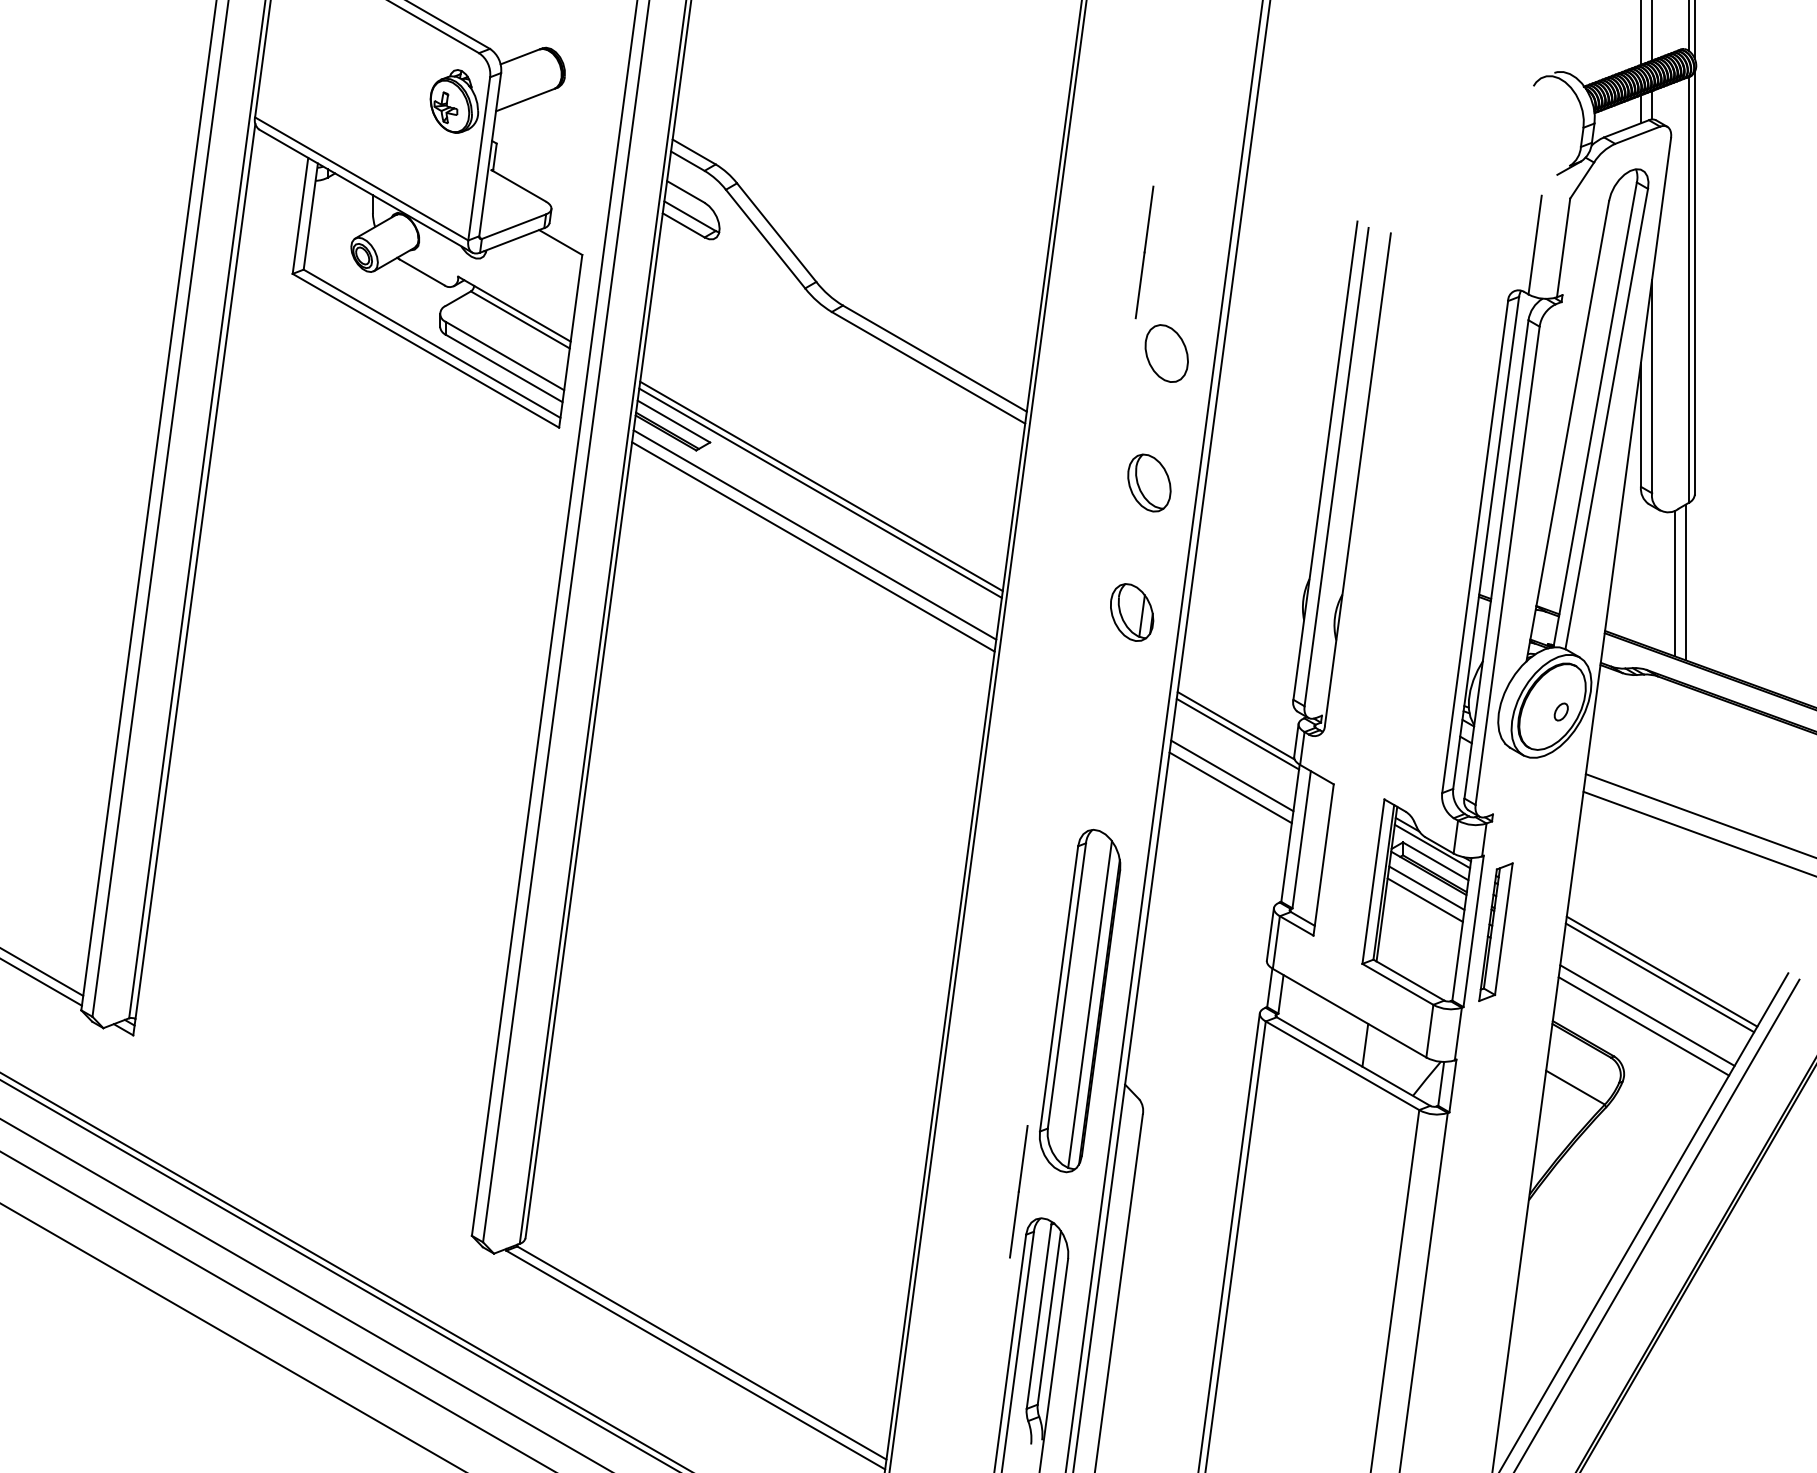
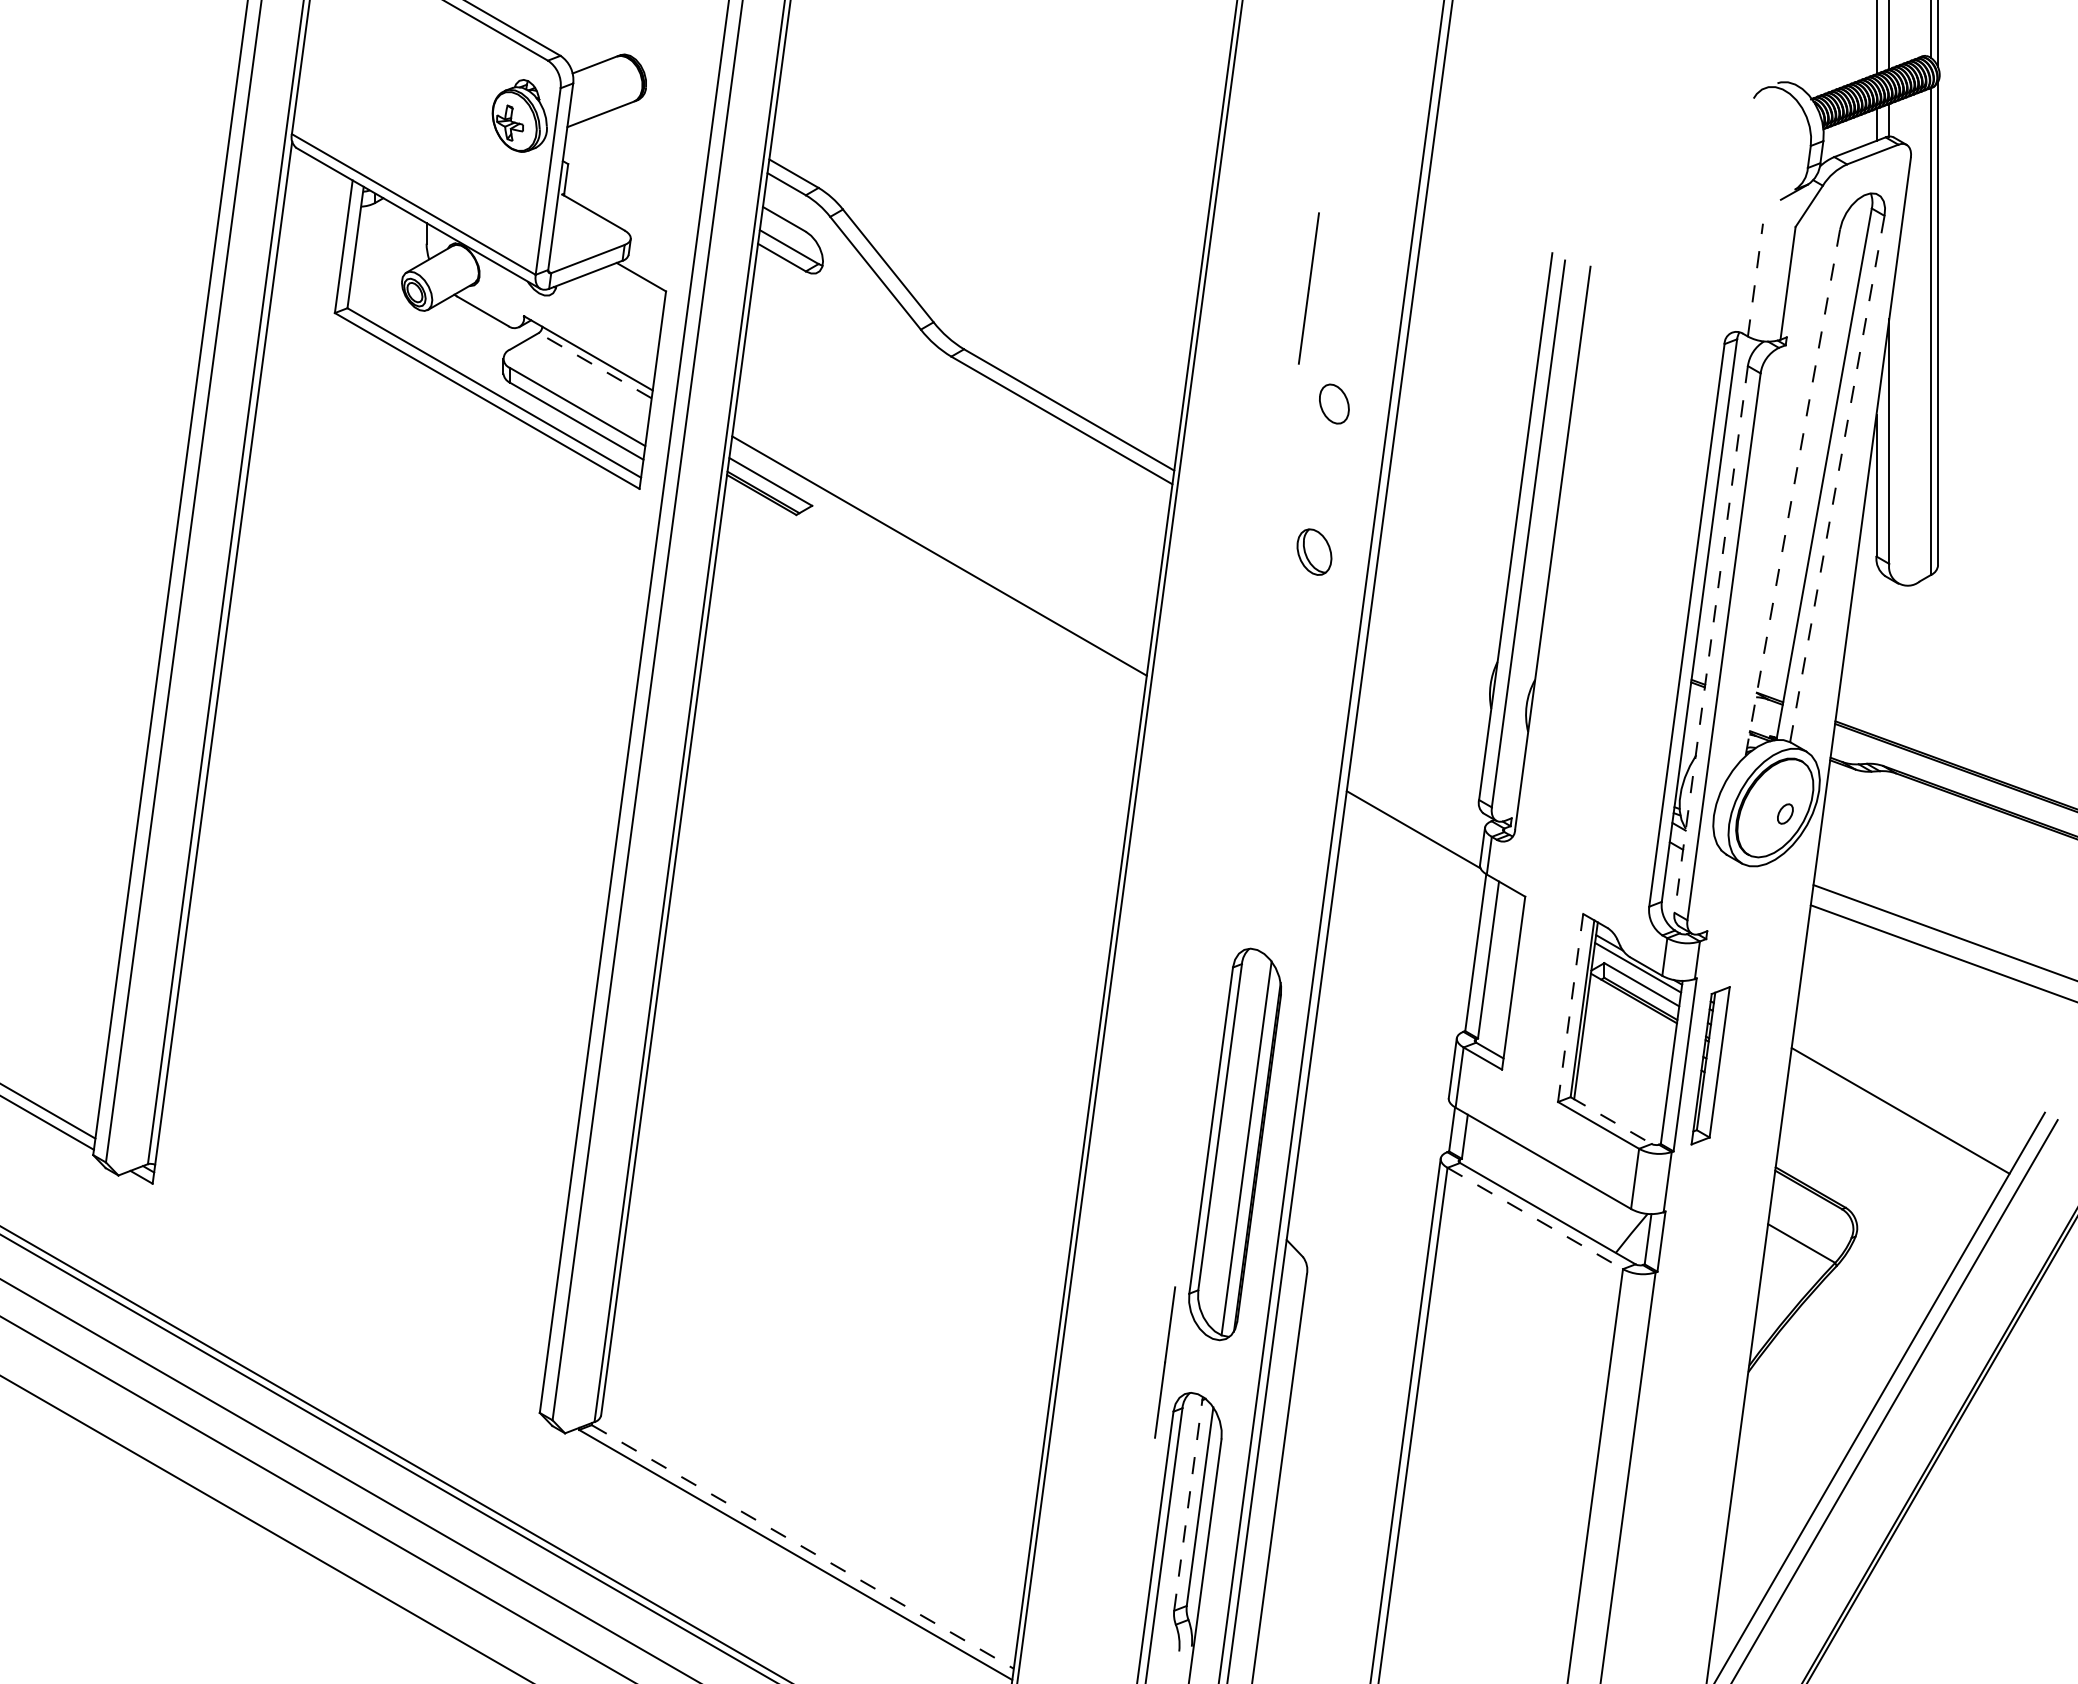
line: (1535, 245) -> (1755, 280), solid -> dashed
line: (519, 319) -> (594, 365), solid -> dashed
part: (1166, 352) -> (1334, 403), size x0.6
line: (1606, 418) -> (1837, 478), solid -> dashed
line: (1567, 431) -> (1792, 493), solid -> dashed
part: (1149, 482) -> (1314, 551), size x0.7
line: (820, 492) -> (938, 563), removed
line: (814, 534) -> (931, 611), removed
line: (812, 546) -> (929, 624), removed
line: (1496, 559) -> (1711, 639), solid -> dashed
line: (1685, 582) -> (1927, 665), removed
line: (1674, 583) -> (1914, 666), removed
part: (1131, 611) -> (1294, 699), removed
line: (1237, 734) -> (1415, 839), removed
line: (1232, 775) -> (1409, 886), removed
line: (1230, 787) -> (1407, 900), removed
line: (1373, 881) -> (1570, 1007), solid -> dashed
line: (1426, 888) -> (1631, 1015), removed
line: (1424, 899) -> (1629, 1028), removed
line: (1659, 977) -> (1897, 1117), removed
line: (1409, 980) -> (1611, 1120), solid -> dashed
line: (1647, 1015) -> (1883, 1160), removed
line: (1643, 1026) -> (1879, 1173), removed
line: (1365, 1044) -> (1561, 1194), removed
line: (1342, 1065) -> (1535, 1218), solid -> dashed
line: (1039, 1316) -> (1188, 1505), solid -> dashed
line: (701, 1352) -> (802, 1546), solid -> dashed

